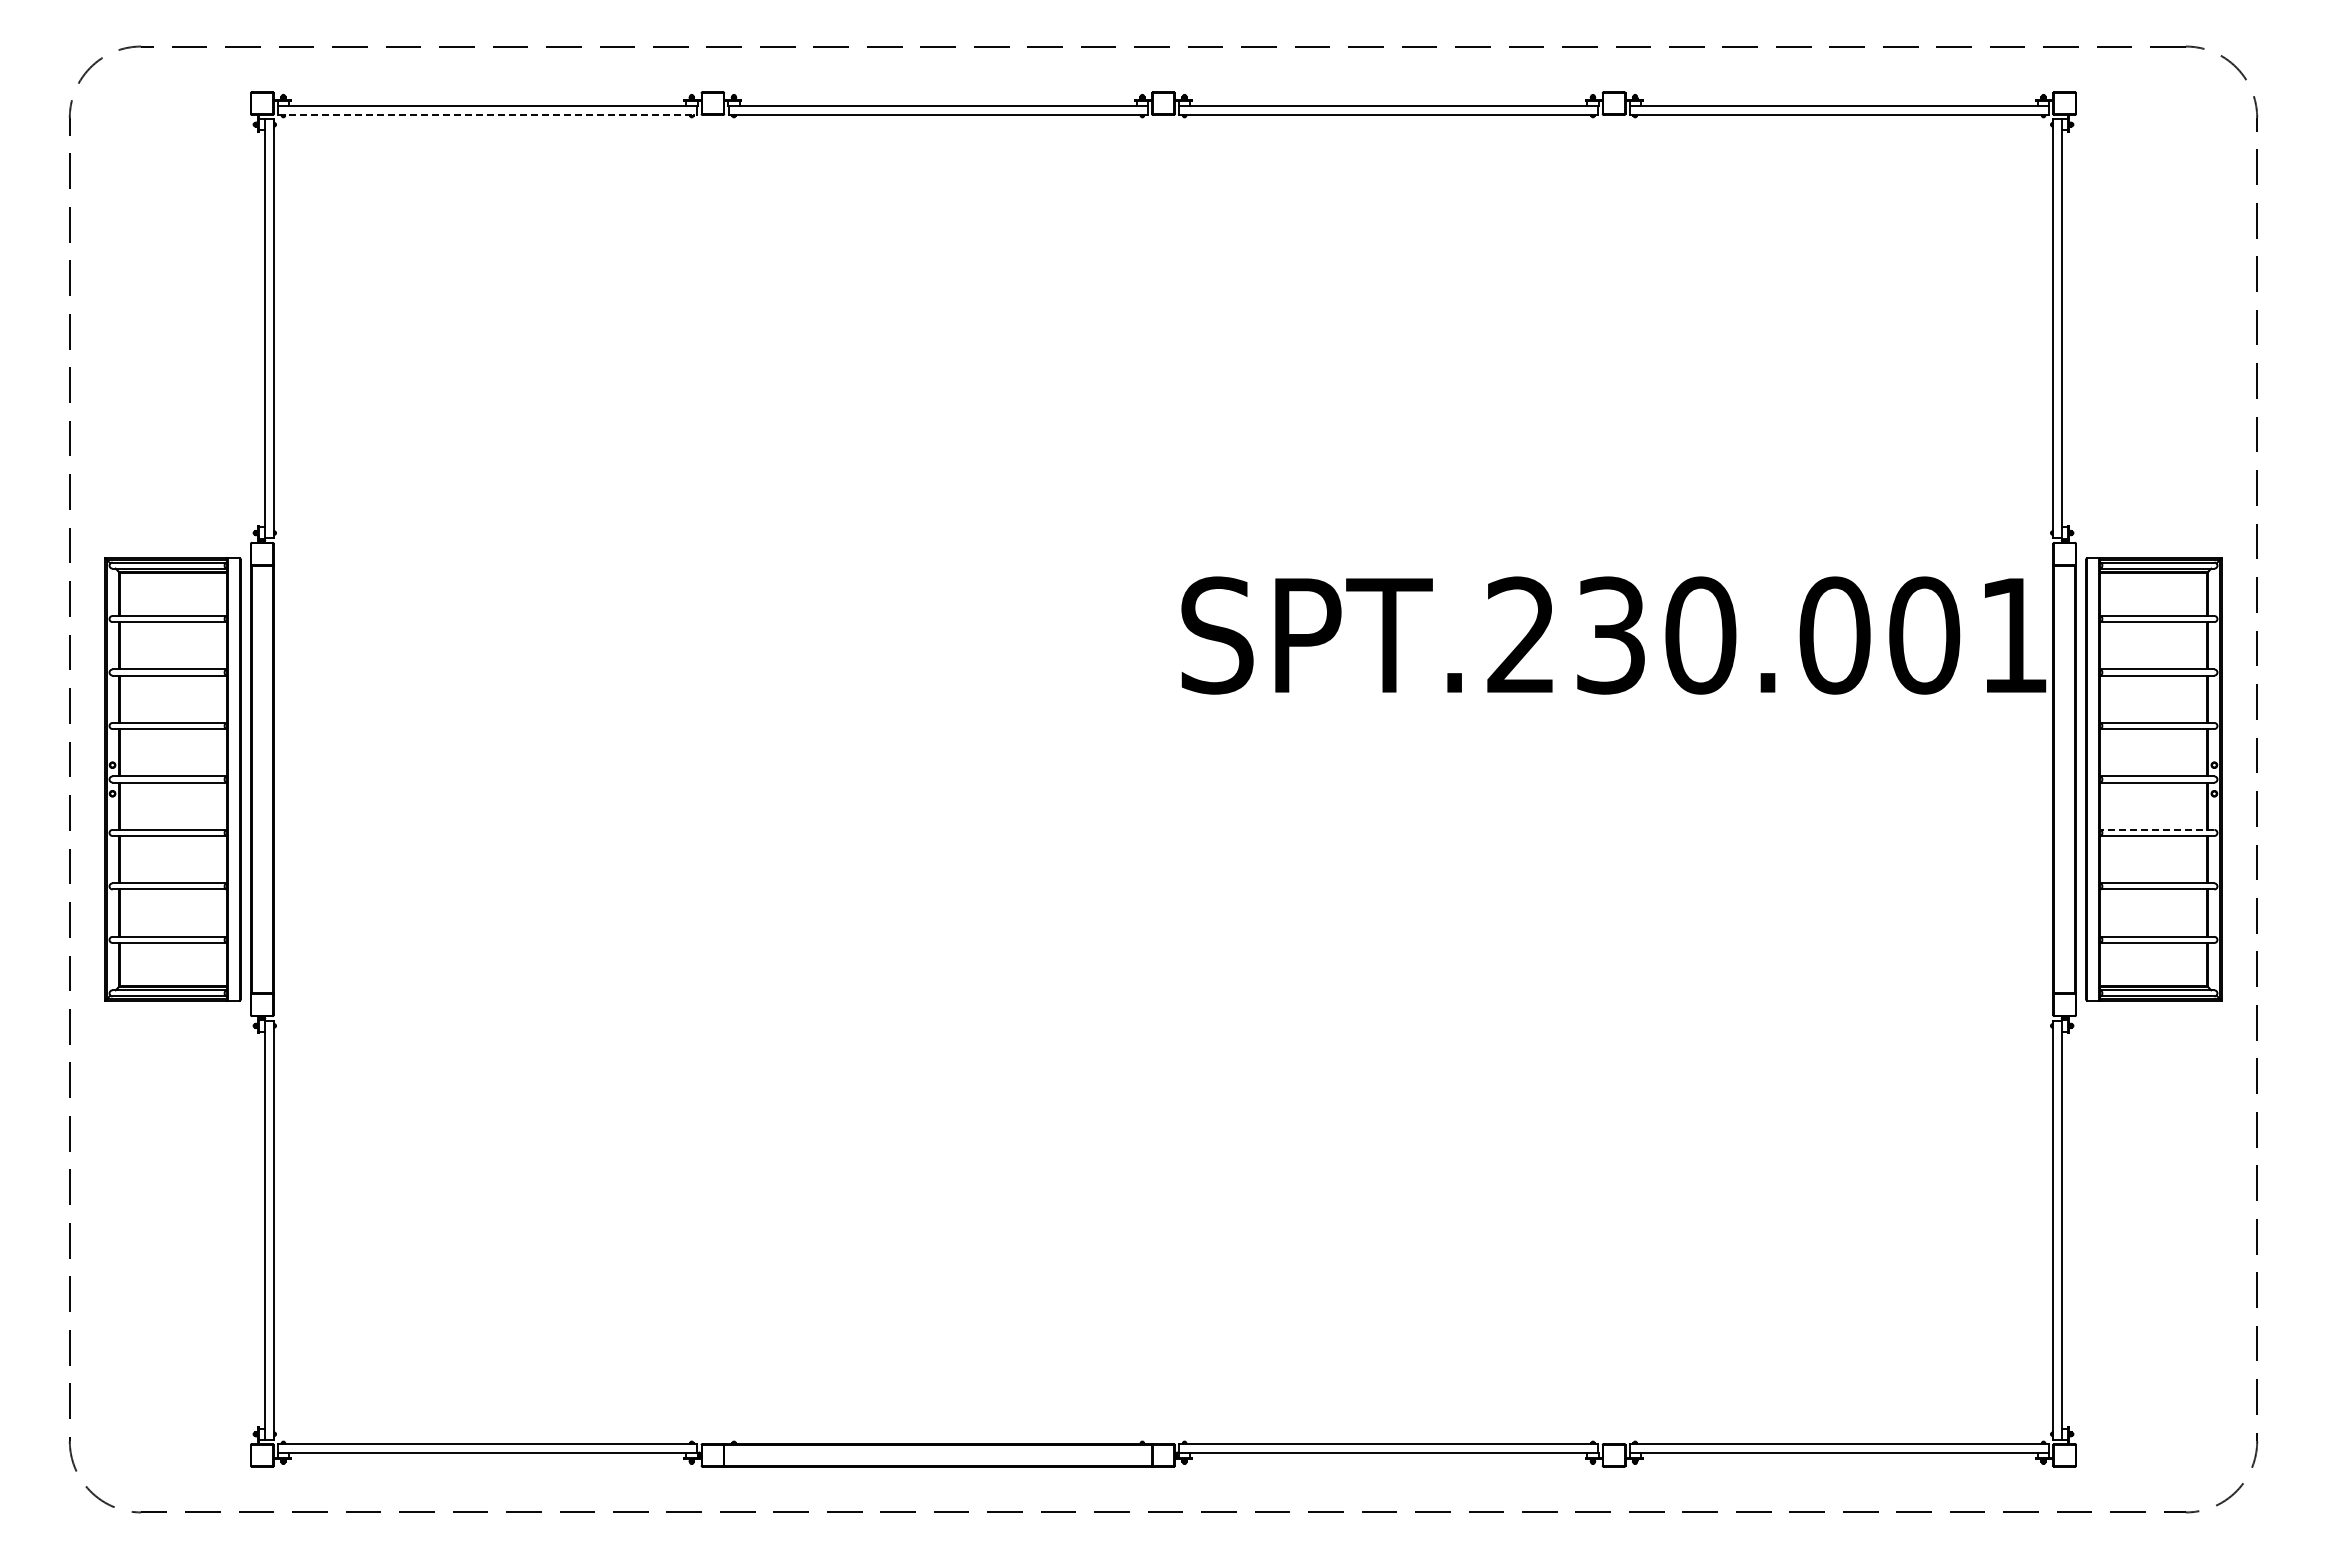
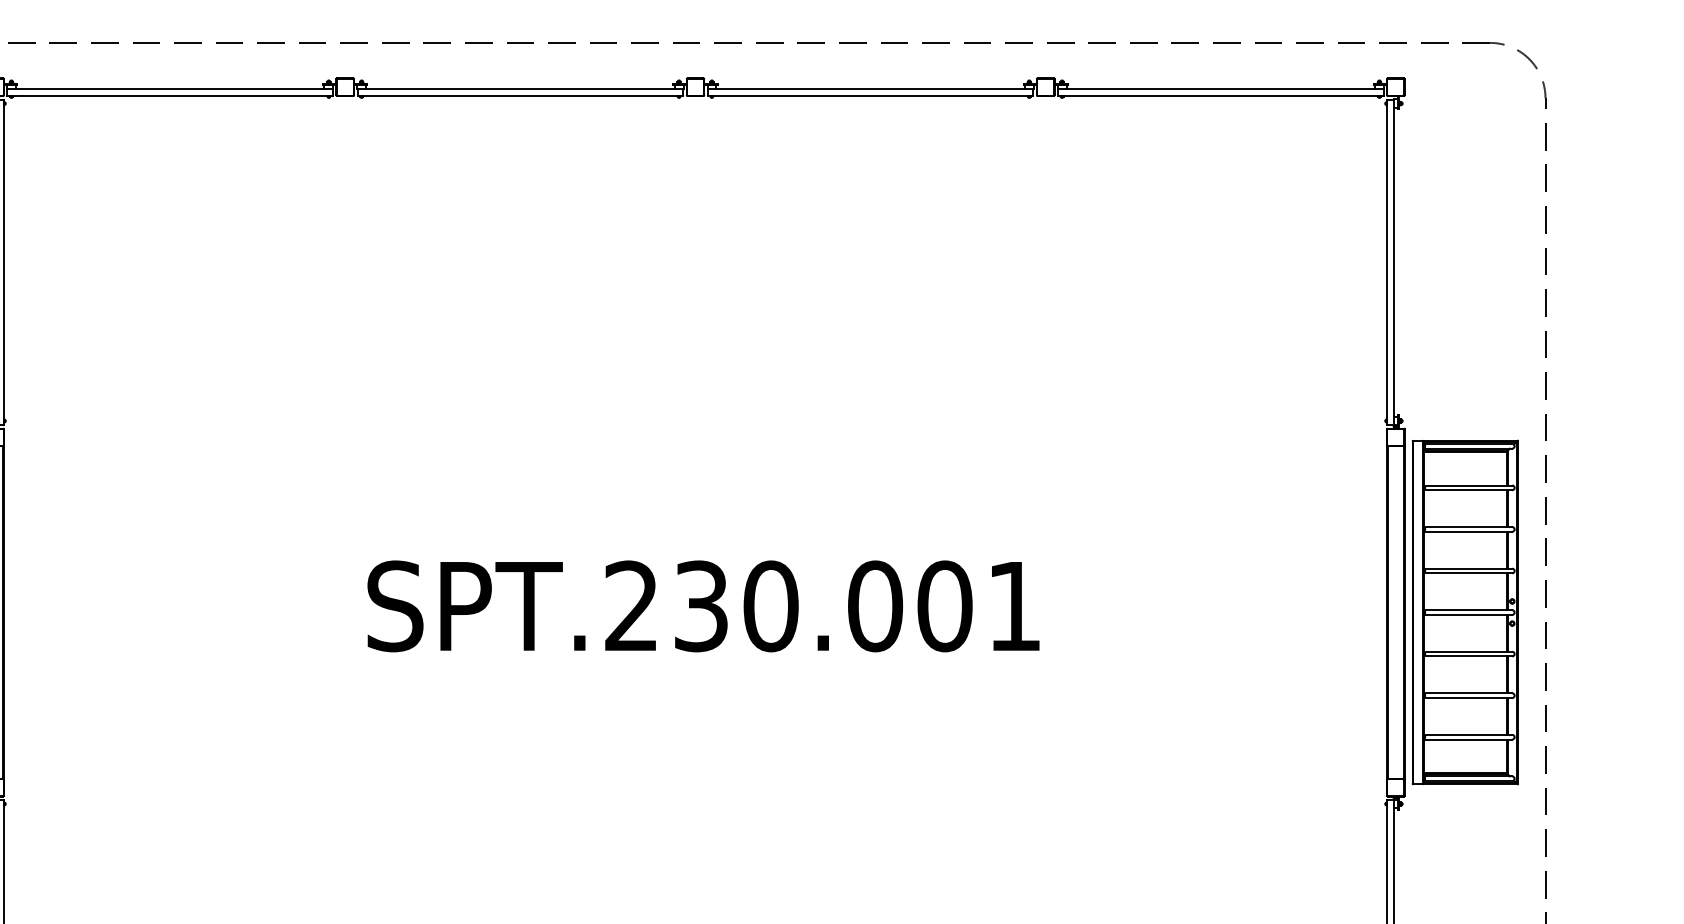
line: (488, 115) -> (170, 96), dashed -> solid
text: (1613, 635) -> (703, 606), moved
line: (2156, 829) -> (1467, 651), dashed -> solid

